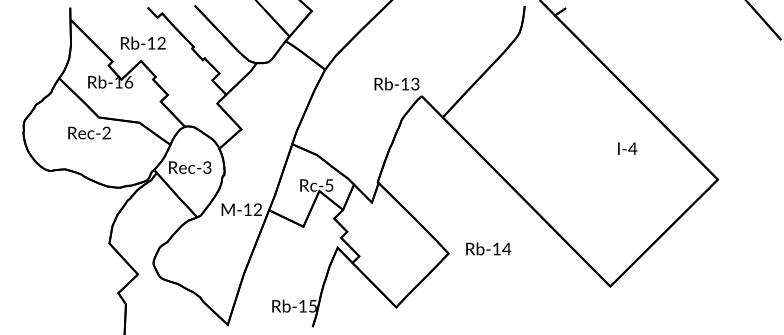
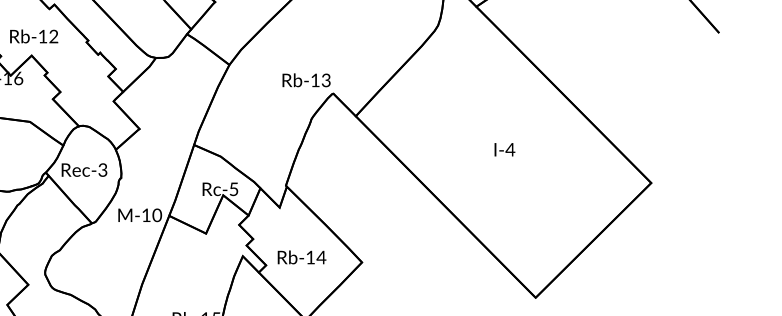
text: (627, 148) -> (504, 149), moved
text: (257, 209) -> (156, 215), M-12 -> M-10
text: (488, 248) -> (301, 256), moved

